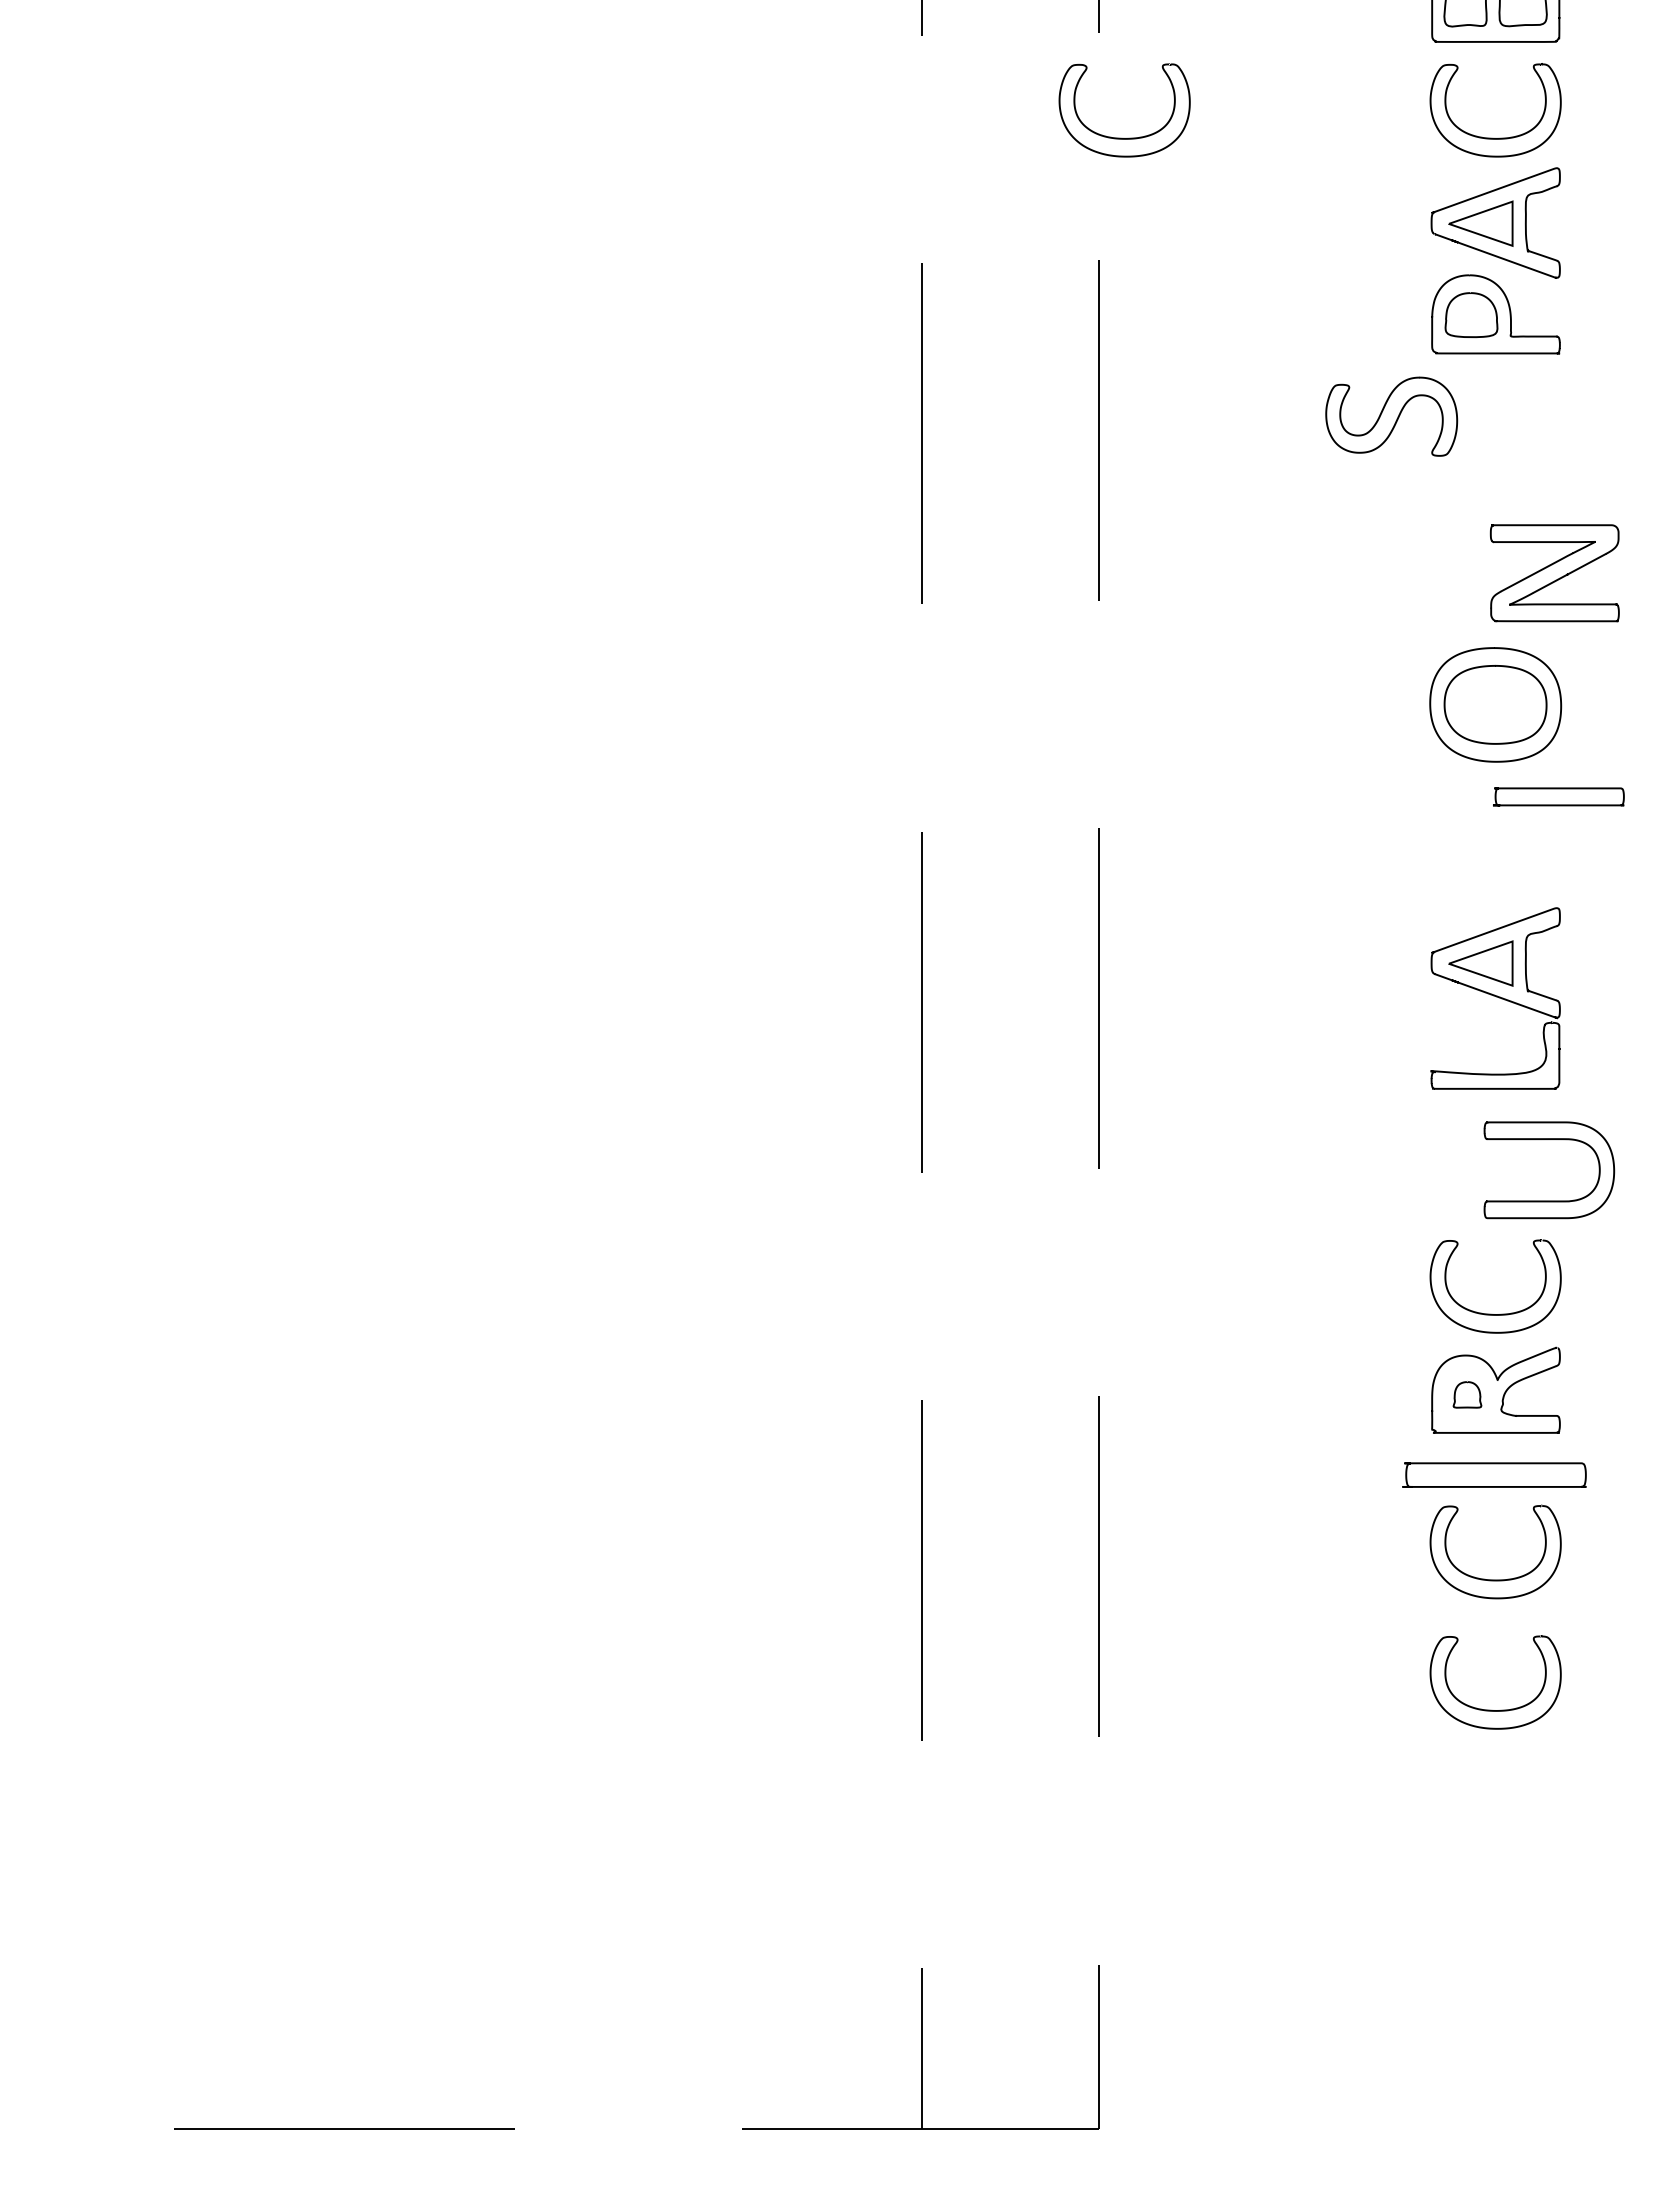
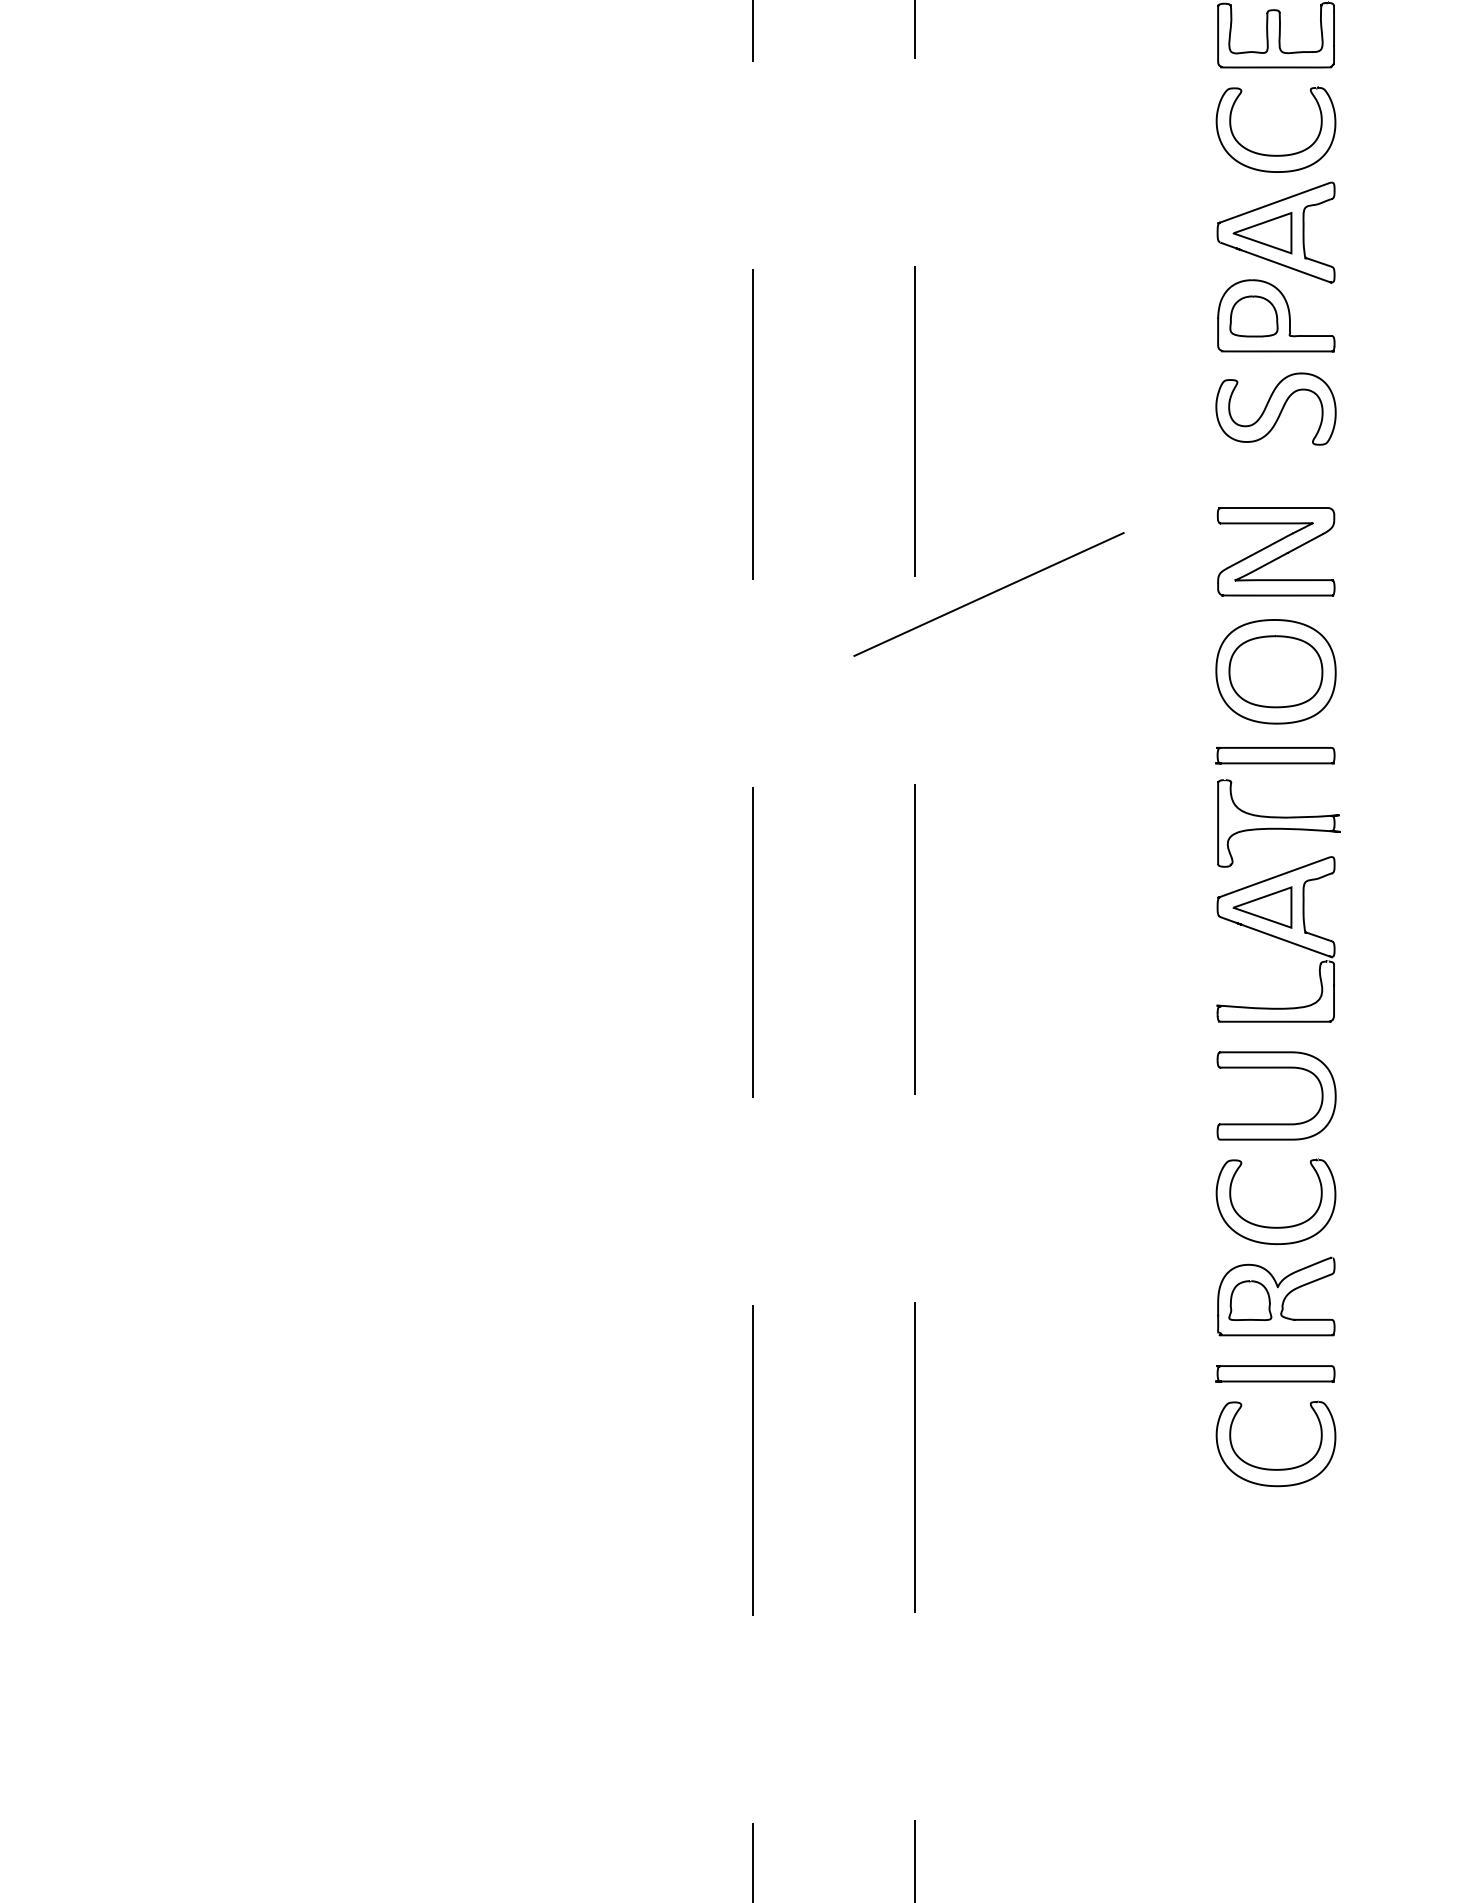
part: (1122, 137) -> (935, 154), removed
part: (1391, 416) -> (1275, 408), moved
part: (1554, 573) -> (1275, 552), moved
line: (1180, 619) -> (988, 593), added
part: (1558, 796) -> (1274, 755), moved
part: (1498, 870) -> (1278, 822), added
part: (1549, 1200) -> (1276, 1123), moved
part: (1467, 1394) -> (1250, 1300), size x1.67
part: (1494, 1474) -> (1274, 1373), size x0.71
part: (1491, 1709) -> (1272, 1587), removed

